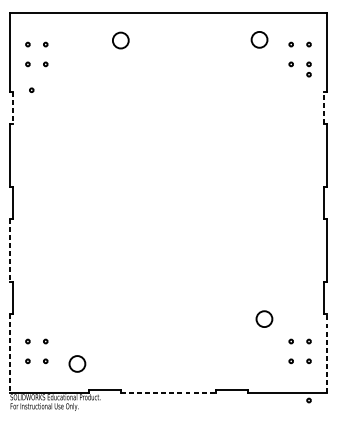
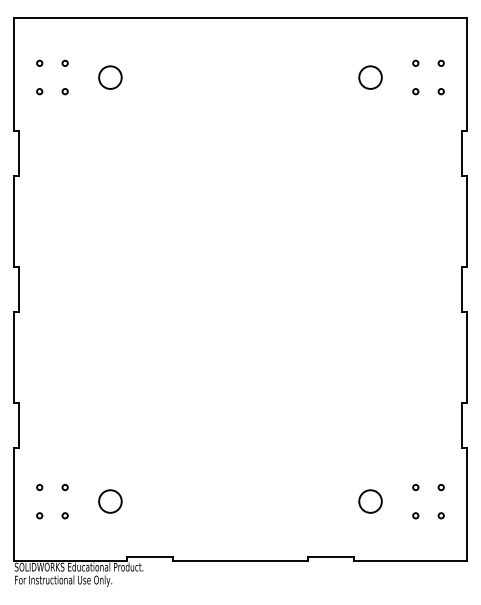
circle: (259, 39) -> (370, 77), moved
circle: (120, 40) -> (110, 77), moved
circle: (308, 74) -> (440, 105), removed
circle: (31, 90) -> (44, 128), removed
line: (13, 107) -> (18, 153), dashed -> solid
line: (323, 107) -> (462, 153), dashed -> solid
line: (10, 250) -> (14, 357), dashed -> solid
circle: (264, 319) -> (370, 501), moved
line: (10, 353) -> (14, 504), dashed -> solid
line: (326, 353) -> (466, 504), dashed -> solid
circle: (77, 363) -> (110, 501), moved
line: (168, 393) -> (240, 561), dashed -> solid
circle: (308, 400) -> (440, 571), removed

